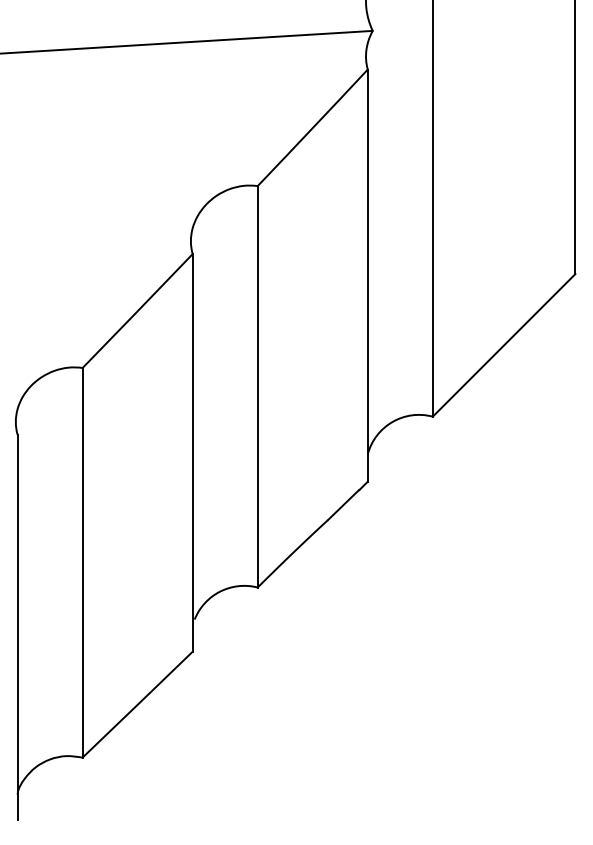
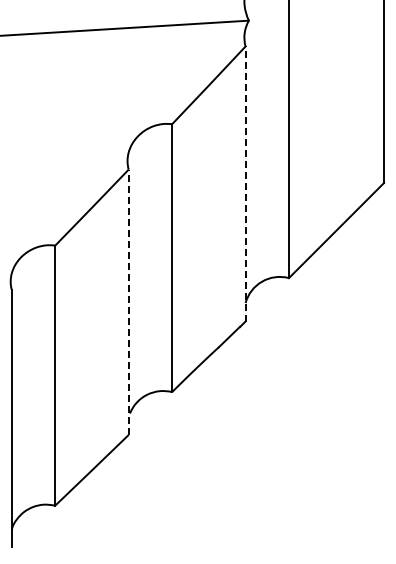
line: (367, 276) -> (245, 184), solid -> dashed
line: (192, 453) -> (128, 302), solid -> dashed

